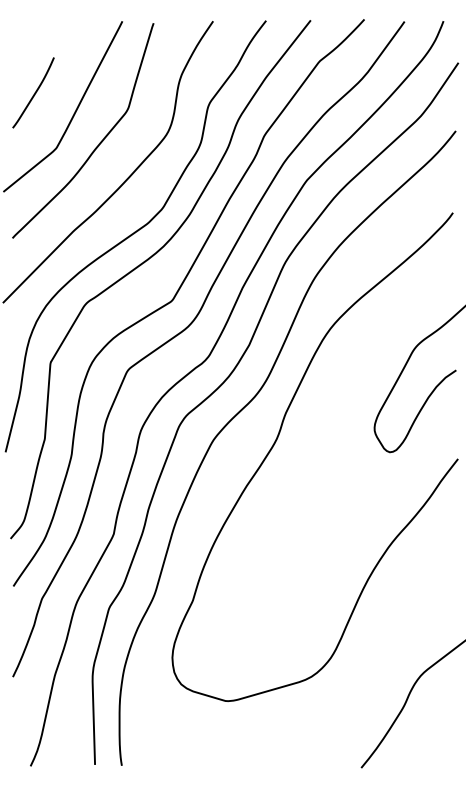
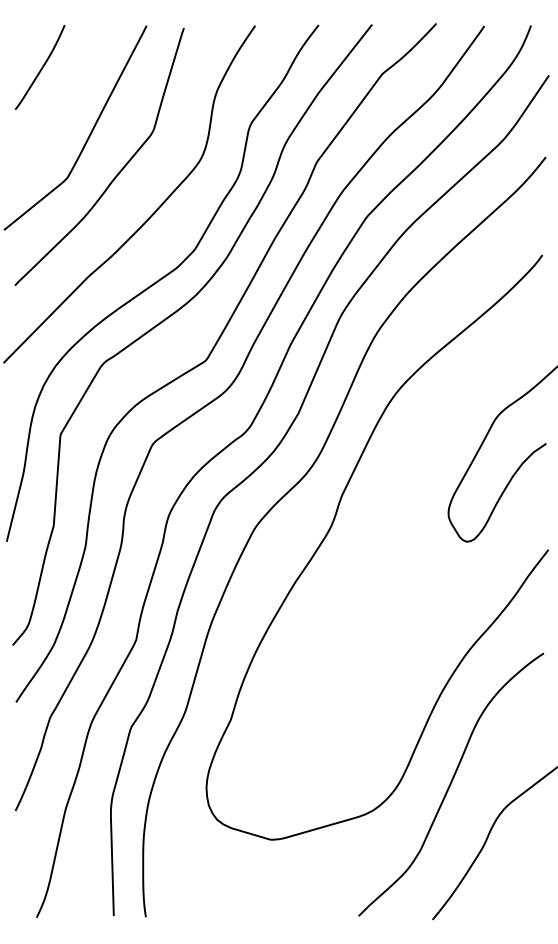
curve: (33, 93) -> (40, 68), moved
curve: (377, 655) -> (451, 784), added

